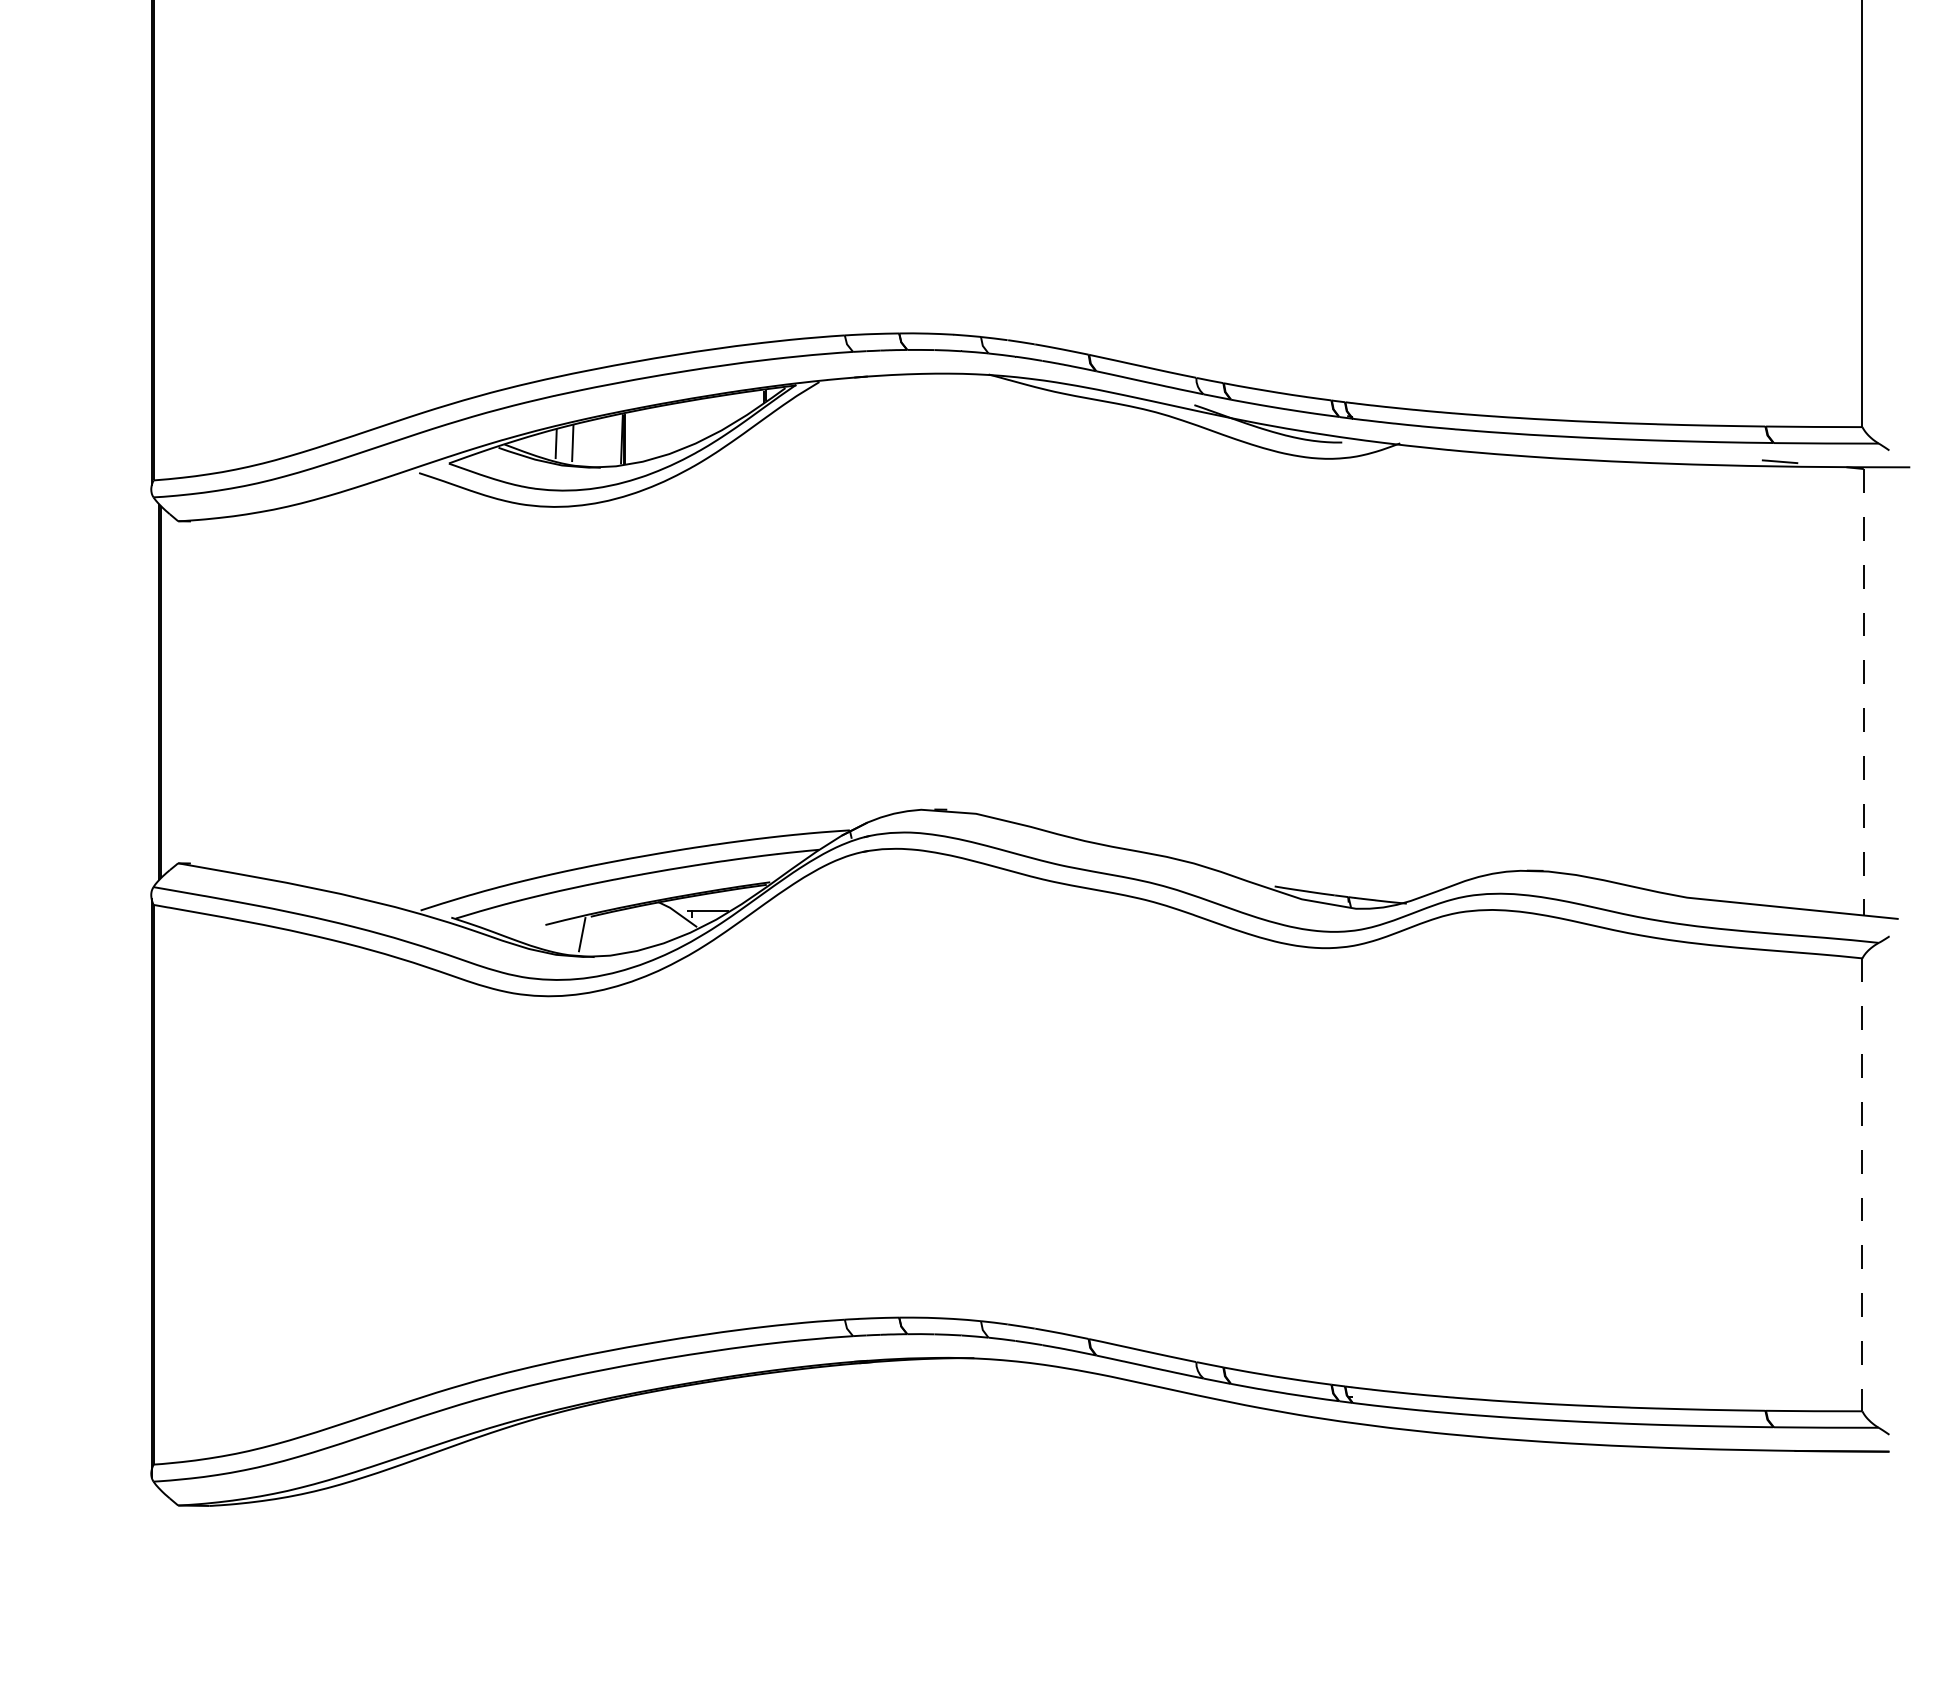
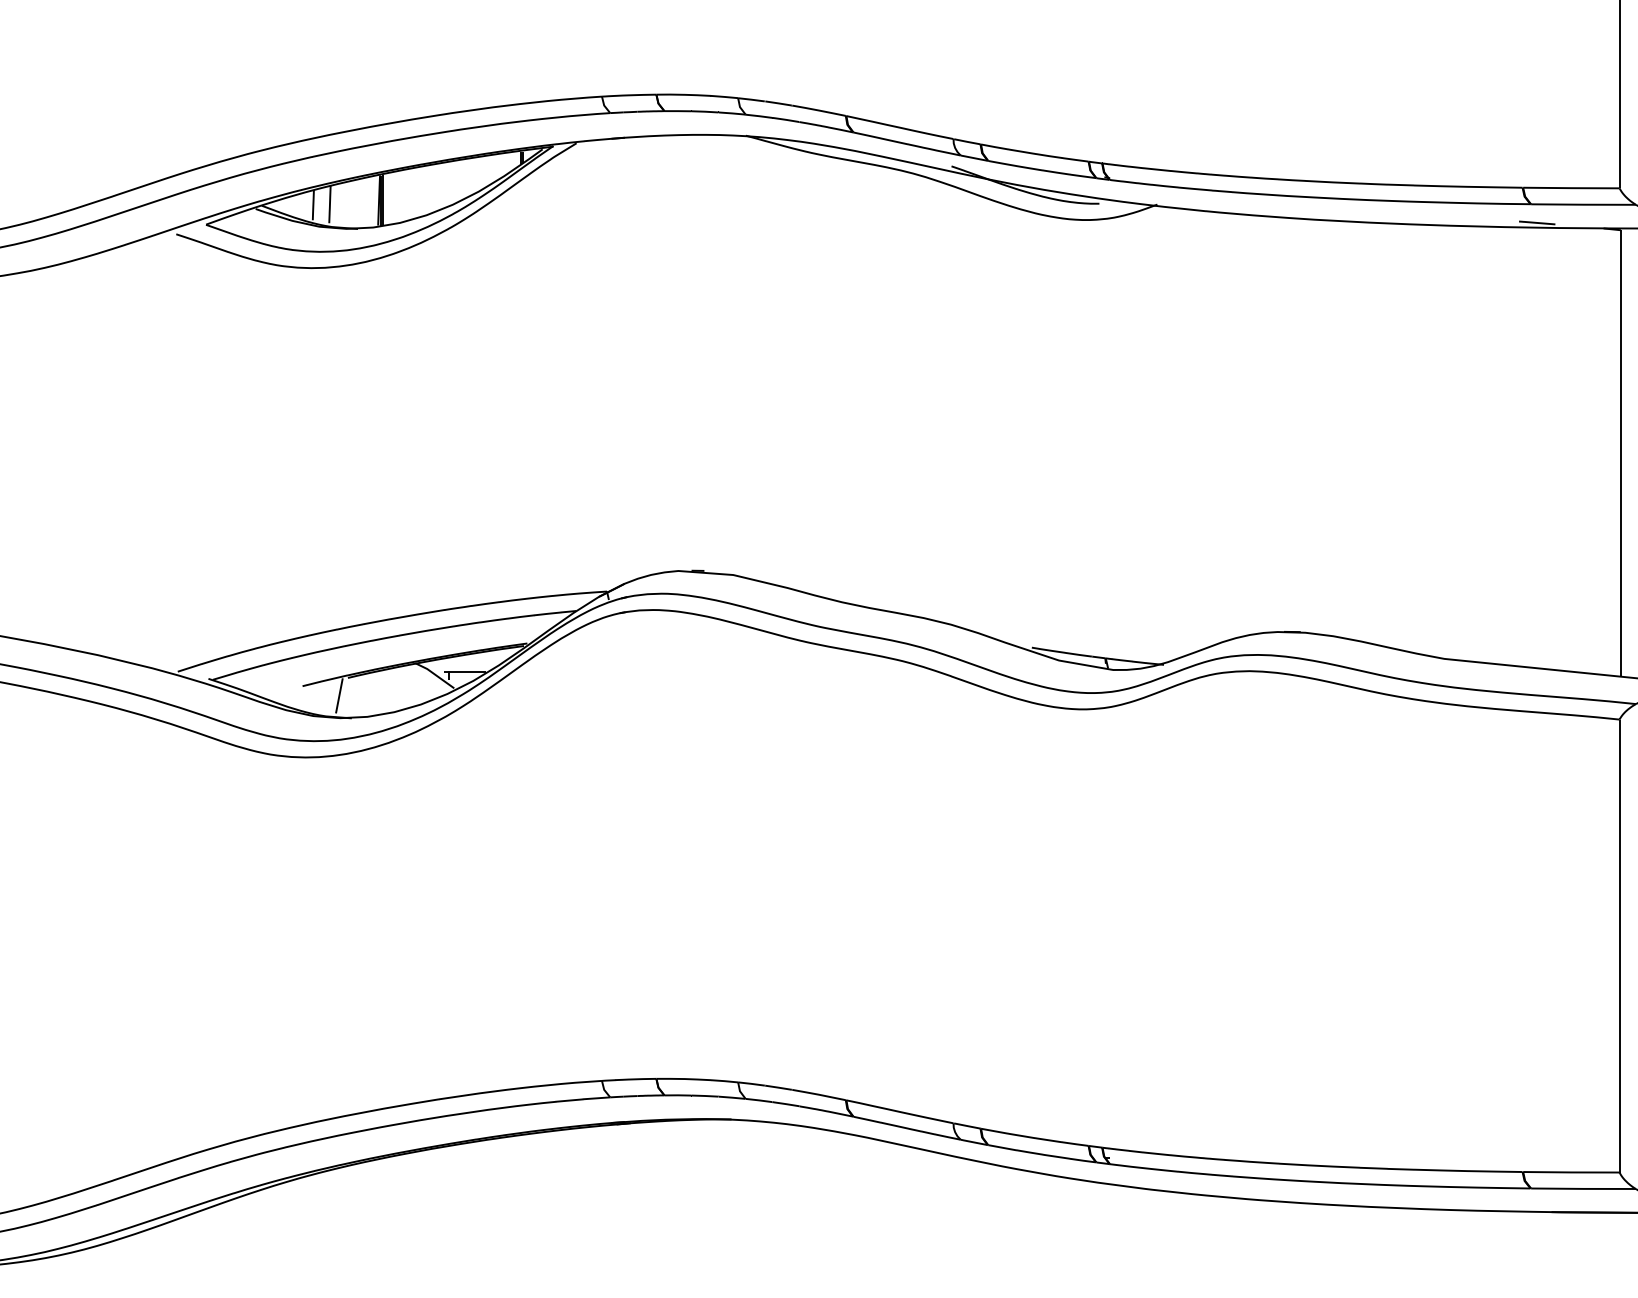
line: (1863, 691) -> (1620, 452), dashed -> solid
line: (1862, 1184) -> (1619, 945), dashed -> solid

